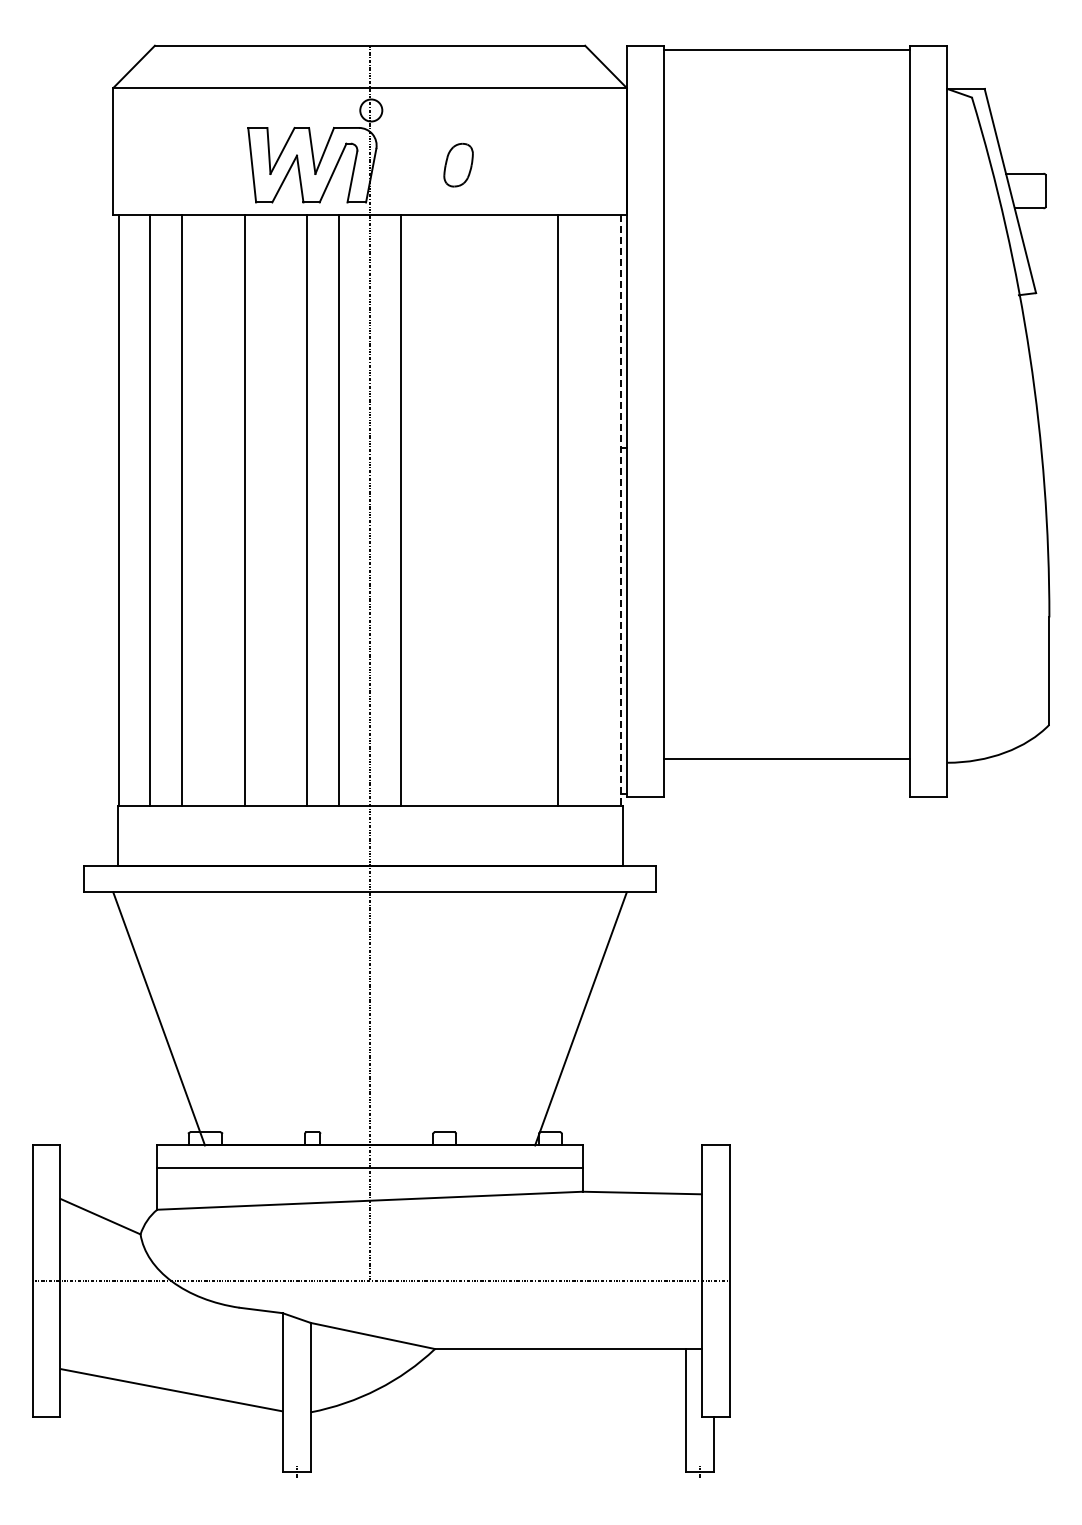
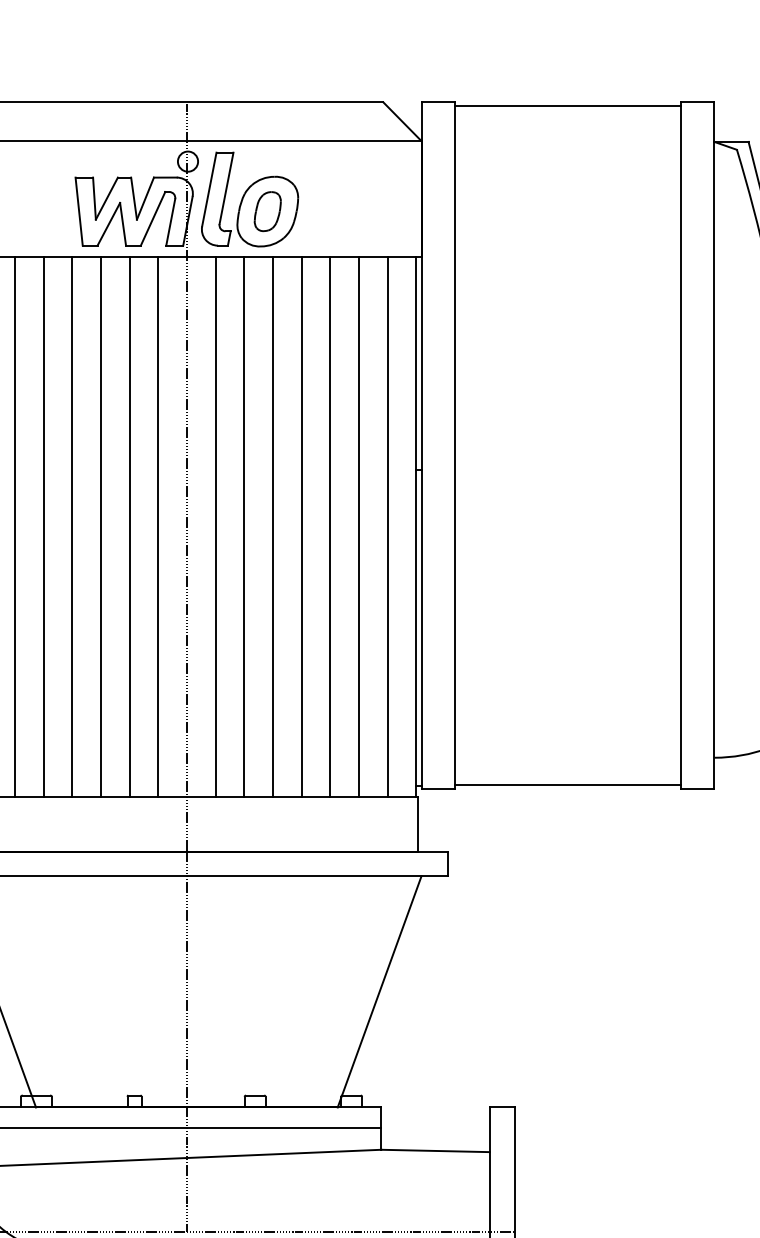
part: (438, 151) -> (249, 199), added
line: (213, 510) -> (43, 527), added
line: (275, 510) -> (100, 527), added
line: (432, 510) -> (243, 527), added
line: (464, 510) -> (273, 527), added
line: (495, 510) -> (301, 527), added
line: (526, 510) -> (329, 527), added
line: (589, 510) -> (387, 527), added
line: (621, 511) -> (416, 528), dashed -> solid
line: (786, 759) -> (567, 785), moved

